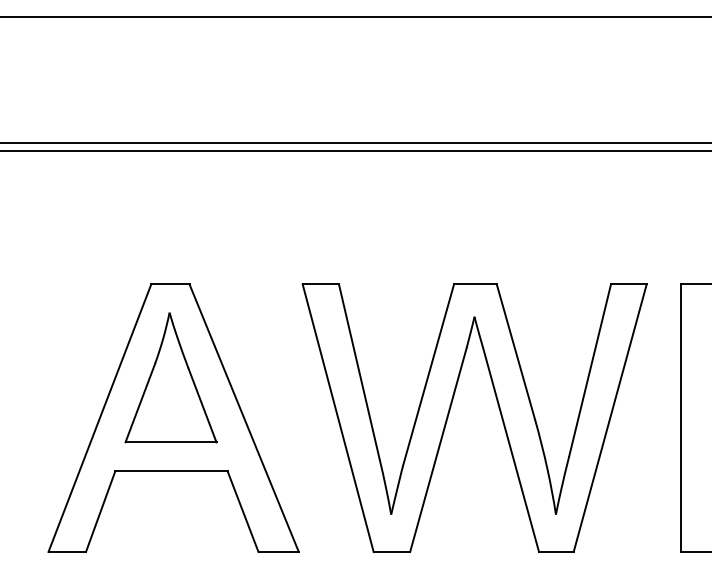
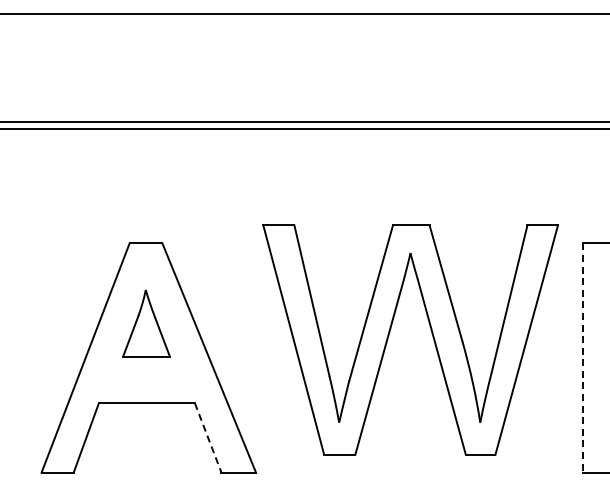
part: (170, 377) -> (146, 323), size x0.6
part: (451, 409) -> (390, 332), moved
line: (679, 418) -> (582, 358), solid -> dashed
line: (243, 512) -> (208, 438), solid -> dashed

